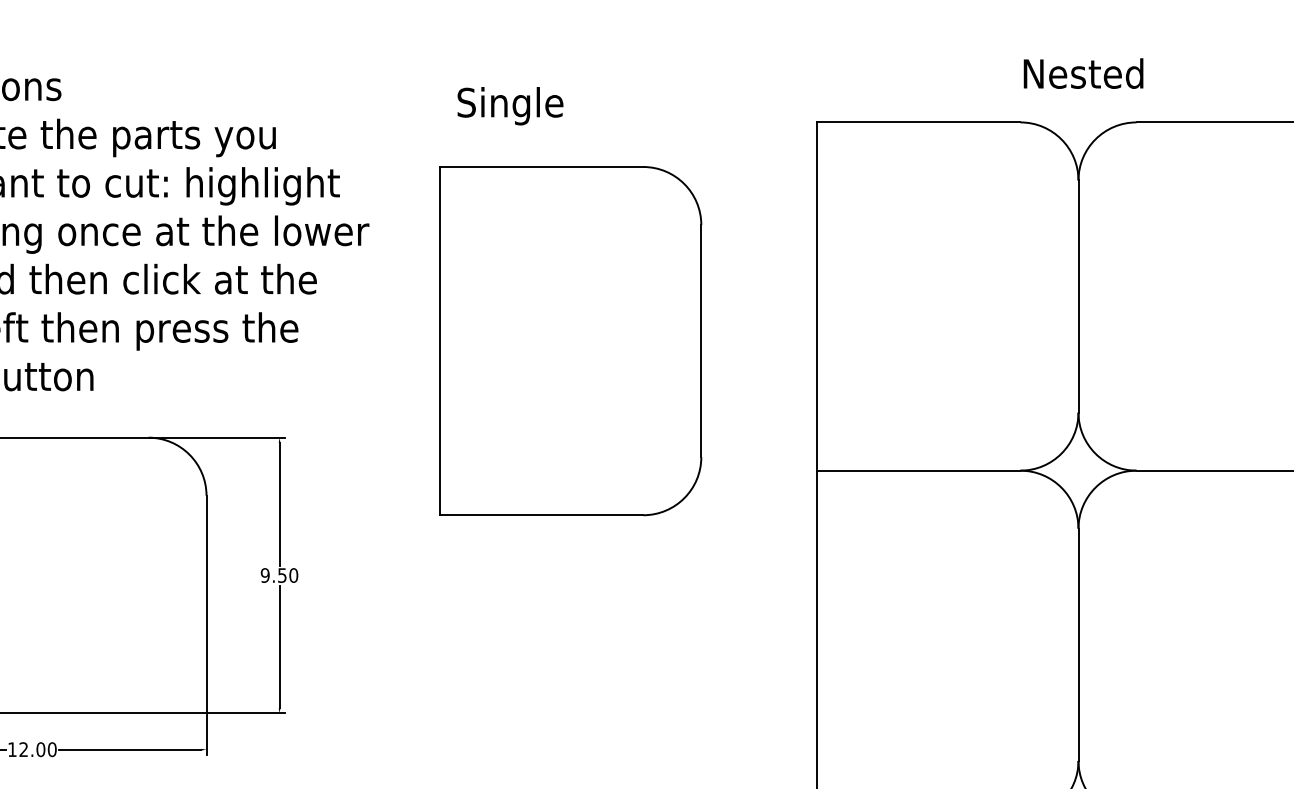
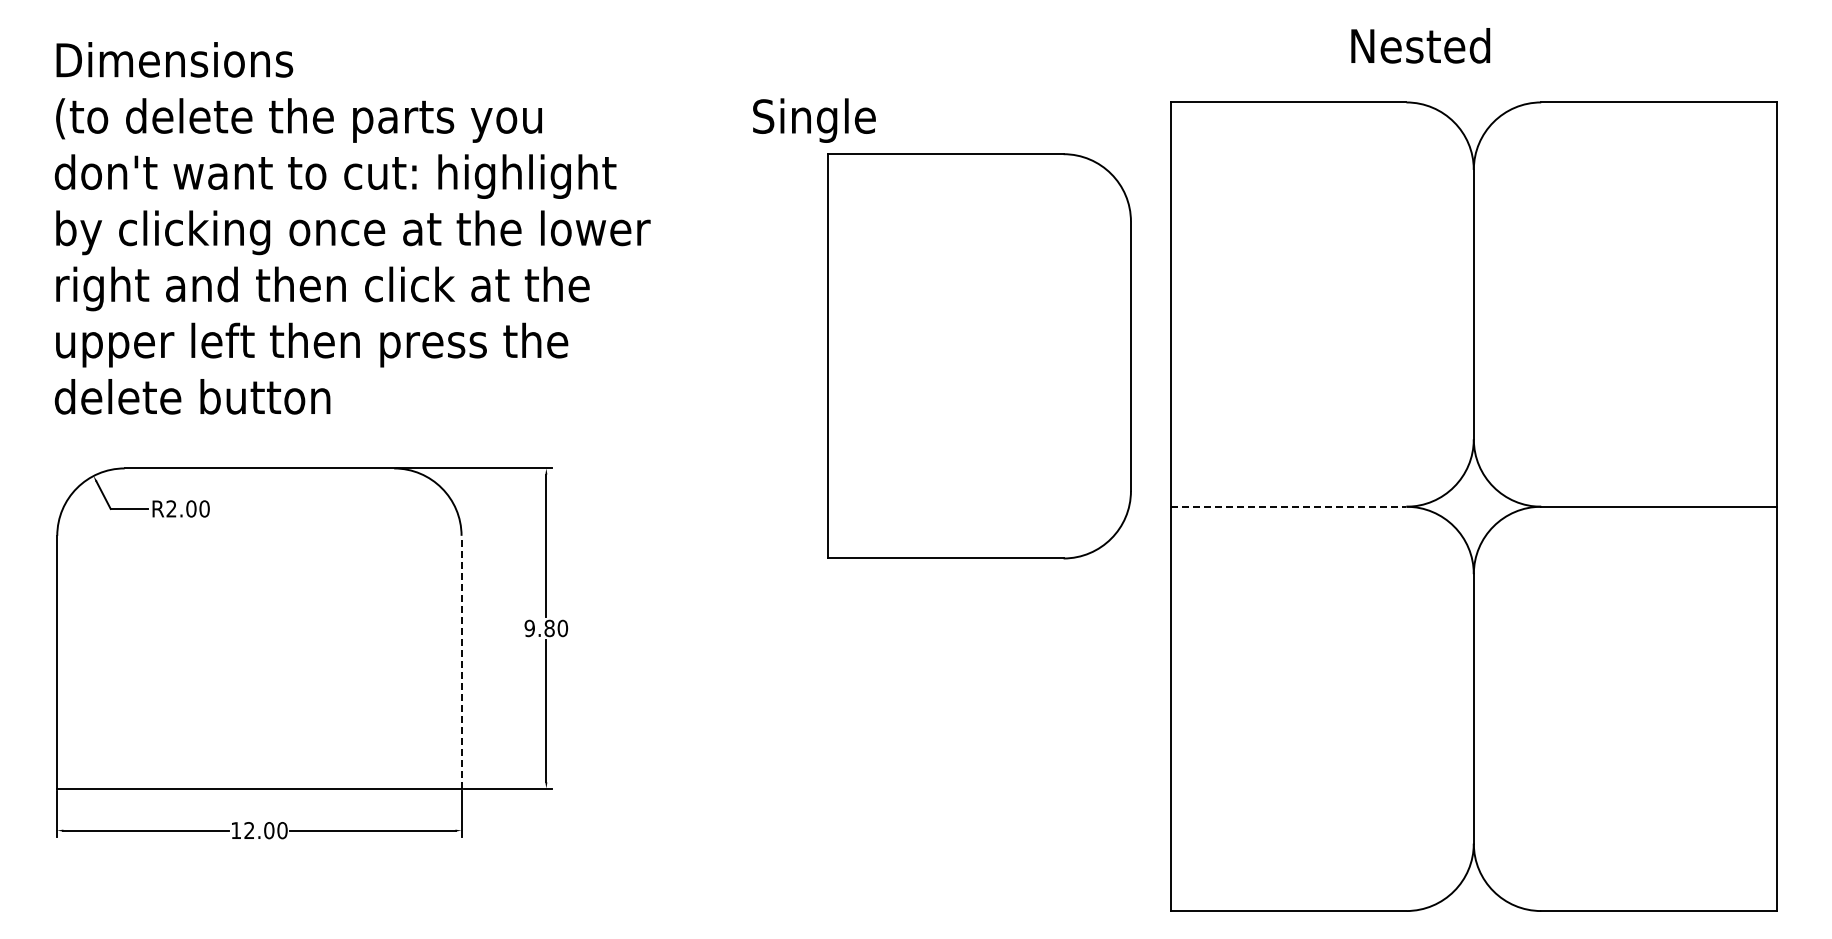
text: (1083, 73) -> (1420, 45), moved
text: (510, 106) -> (814, 120), moved
part: (570, 341) -> (979, 356), moved
line: (918, 470) -> (1288, 506), solid -> dashed
text: (282, 575) -> (549, 628), 9.50 -> 9.80
line: (206, 603) -> (461, 661), solid -> dashed

